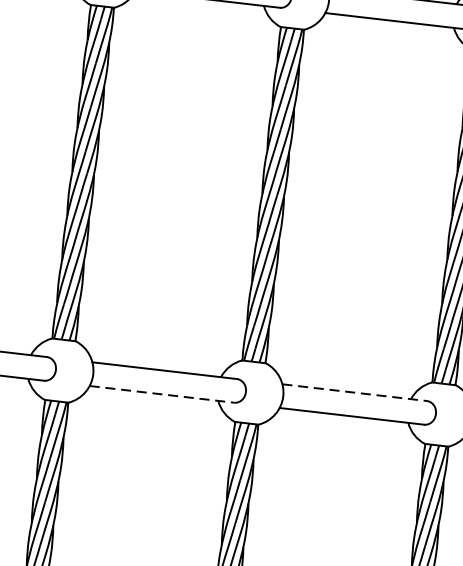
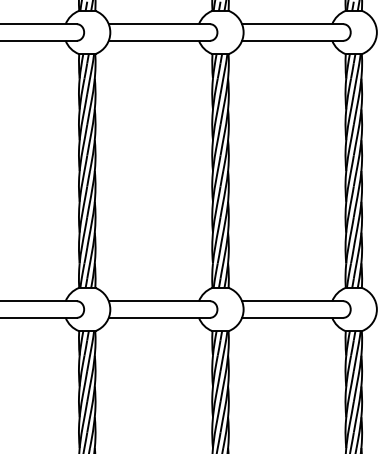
line: (162, 393) -> (159, 317), dashed -> solid
line: (354, 393) -> (292, 301), dashed -> solid

